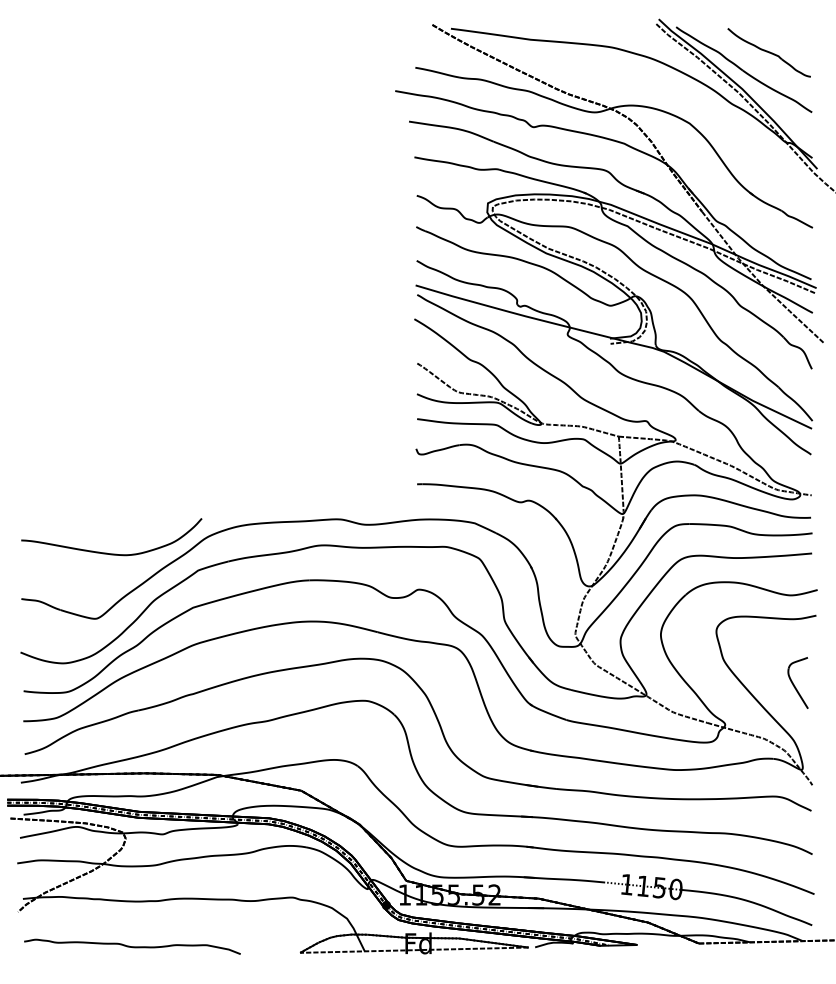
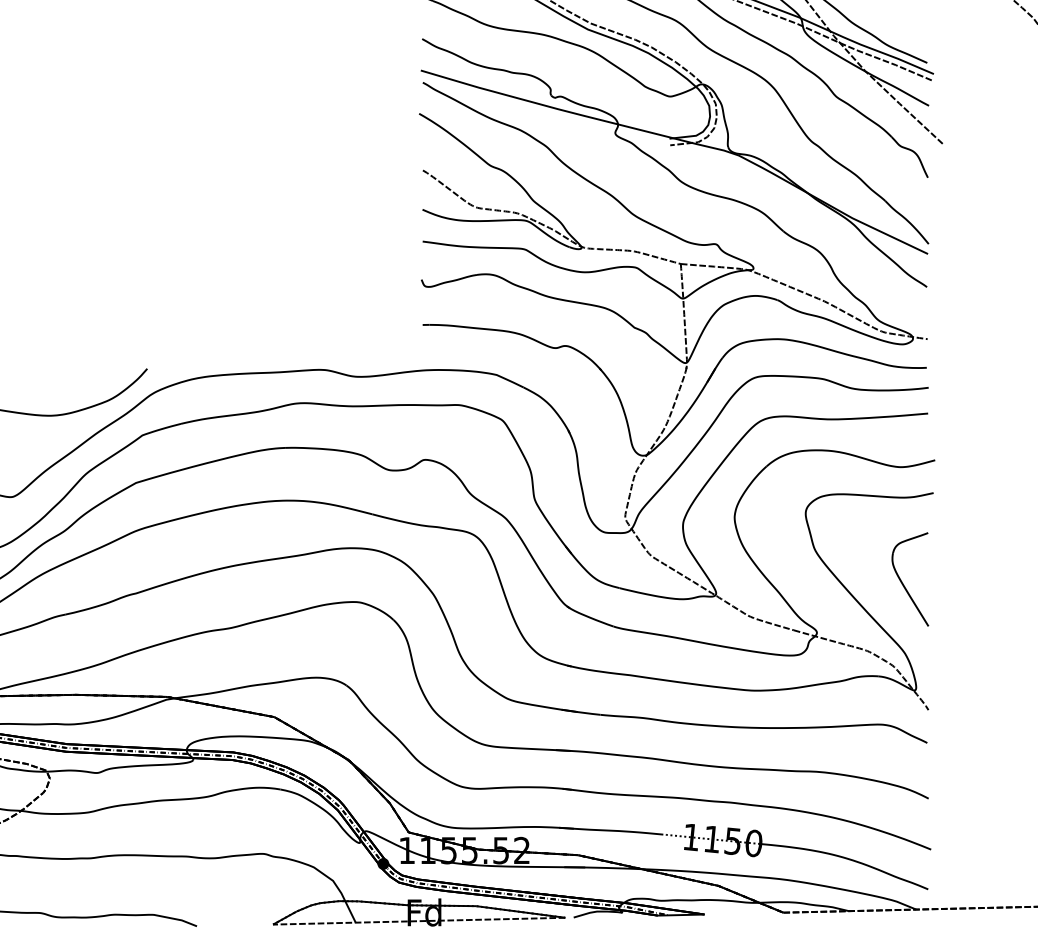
part: (797, 682) -> (909, 578), size x1.43

